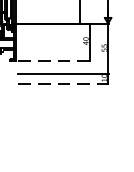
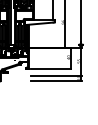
line: (55, 60) -> (51, 68), dashed -> solid
line: (64, 83) -> (56, 81), dashed -> solid

